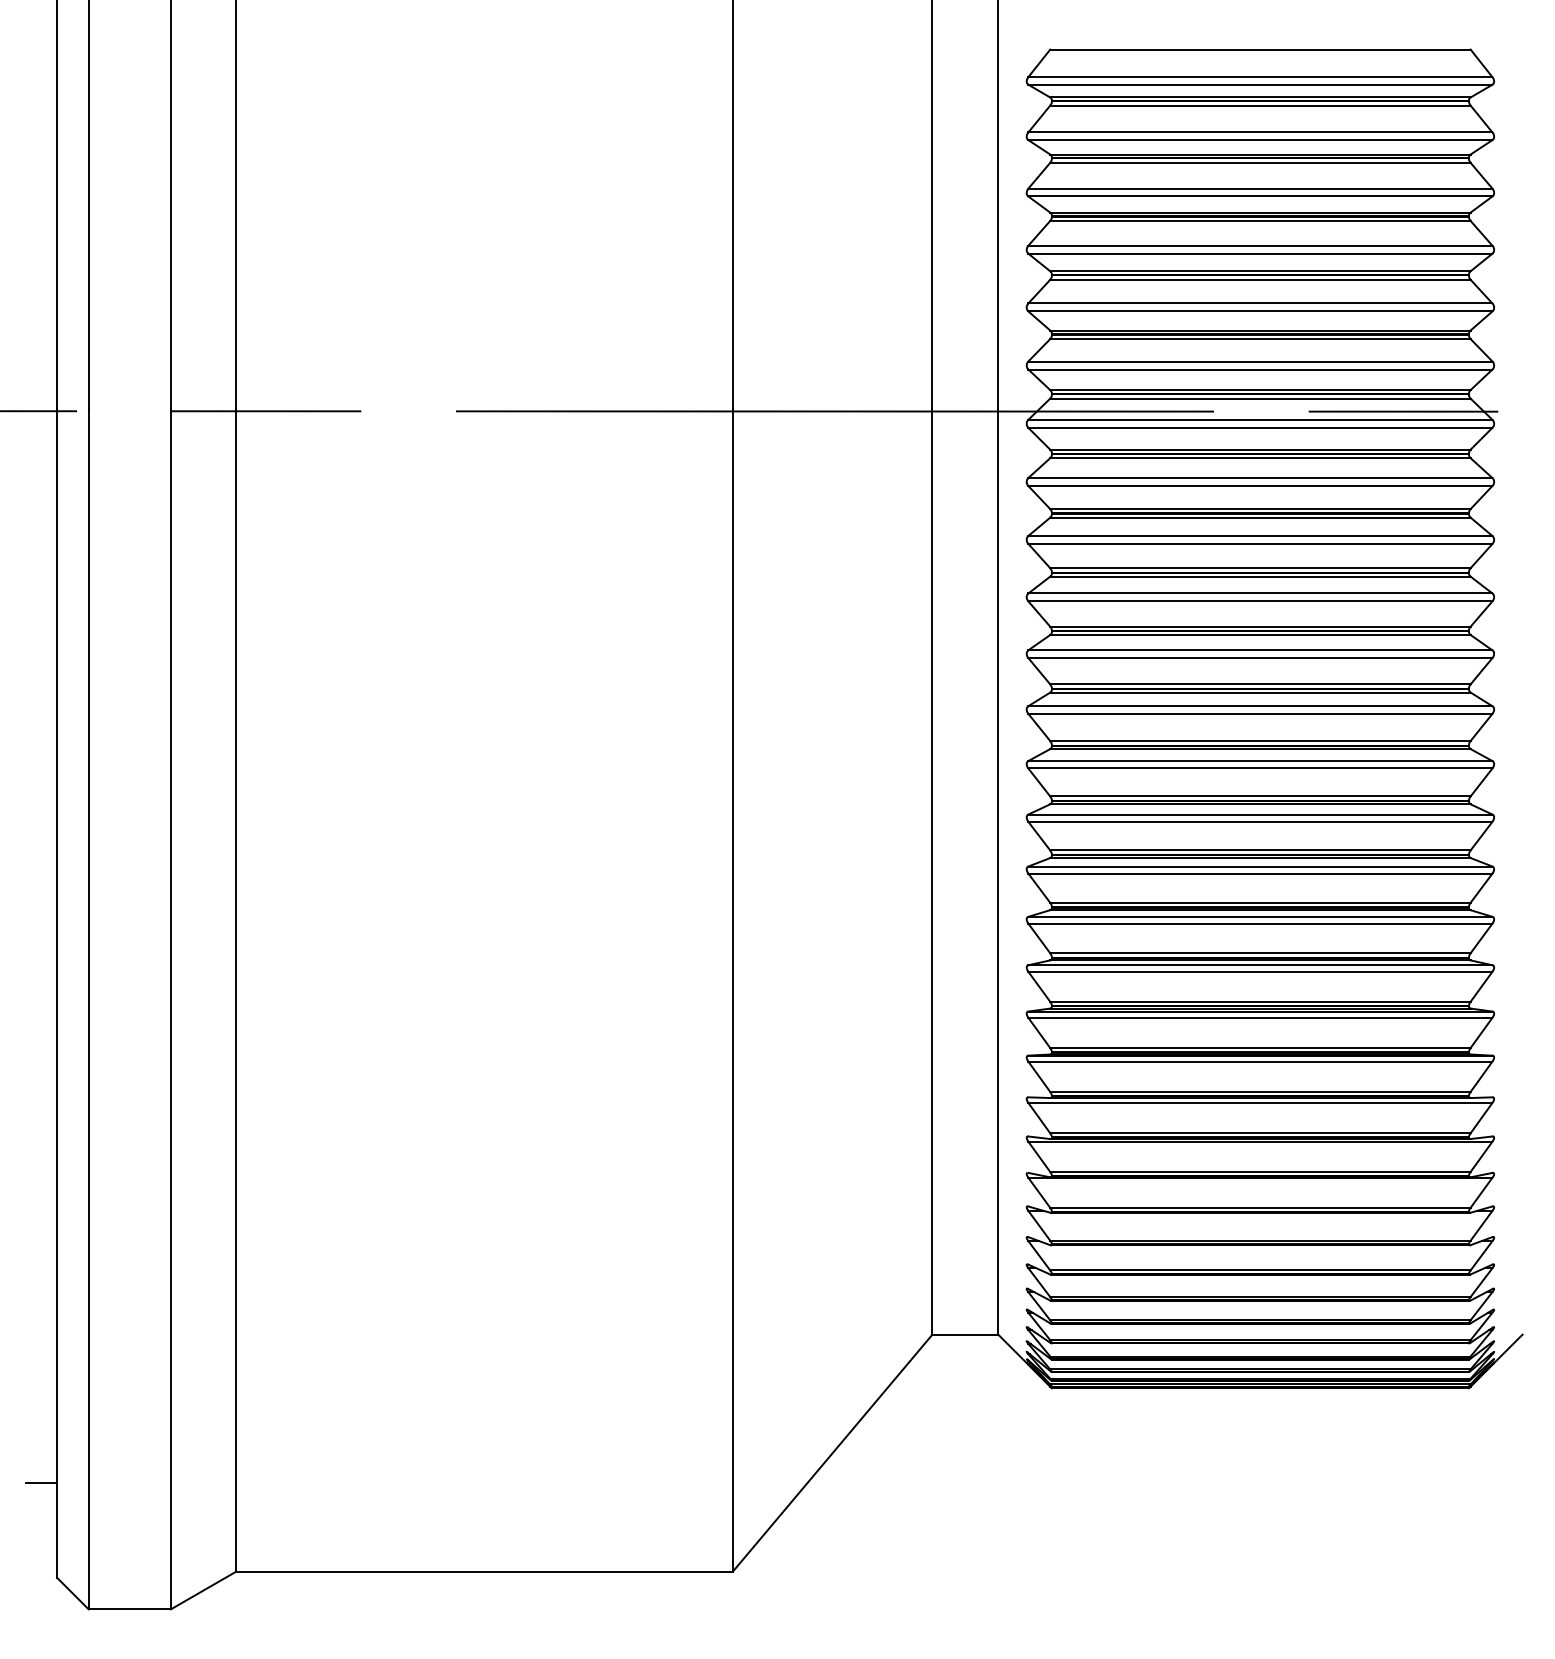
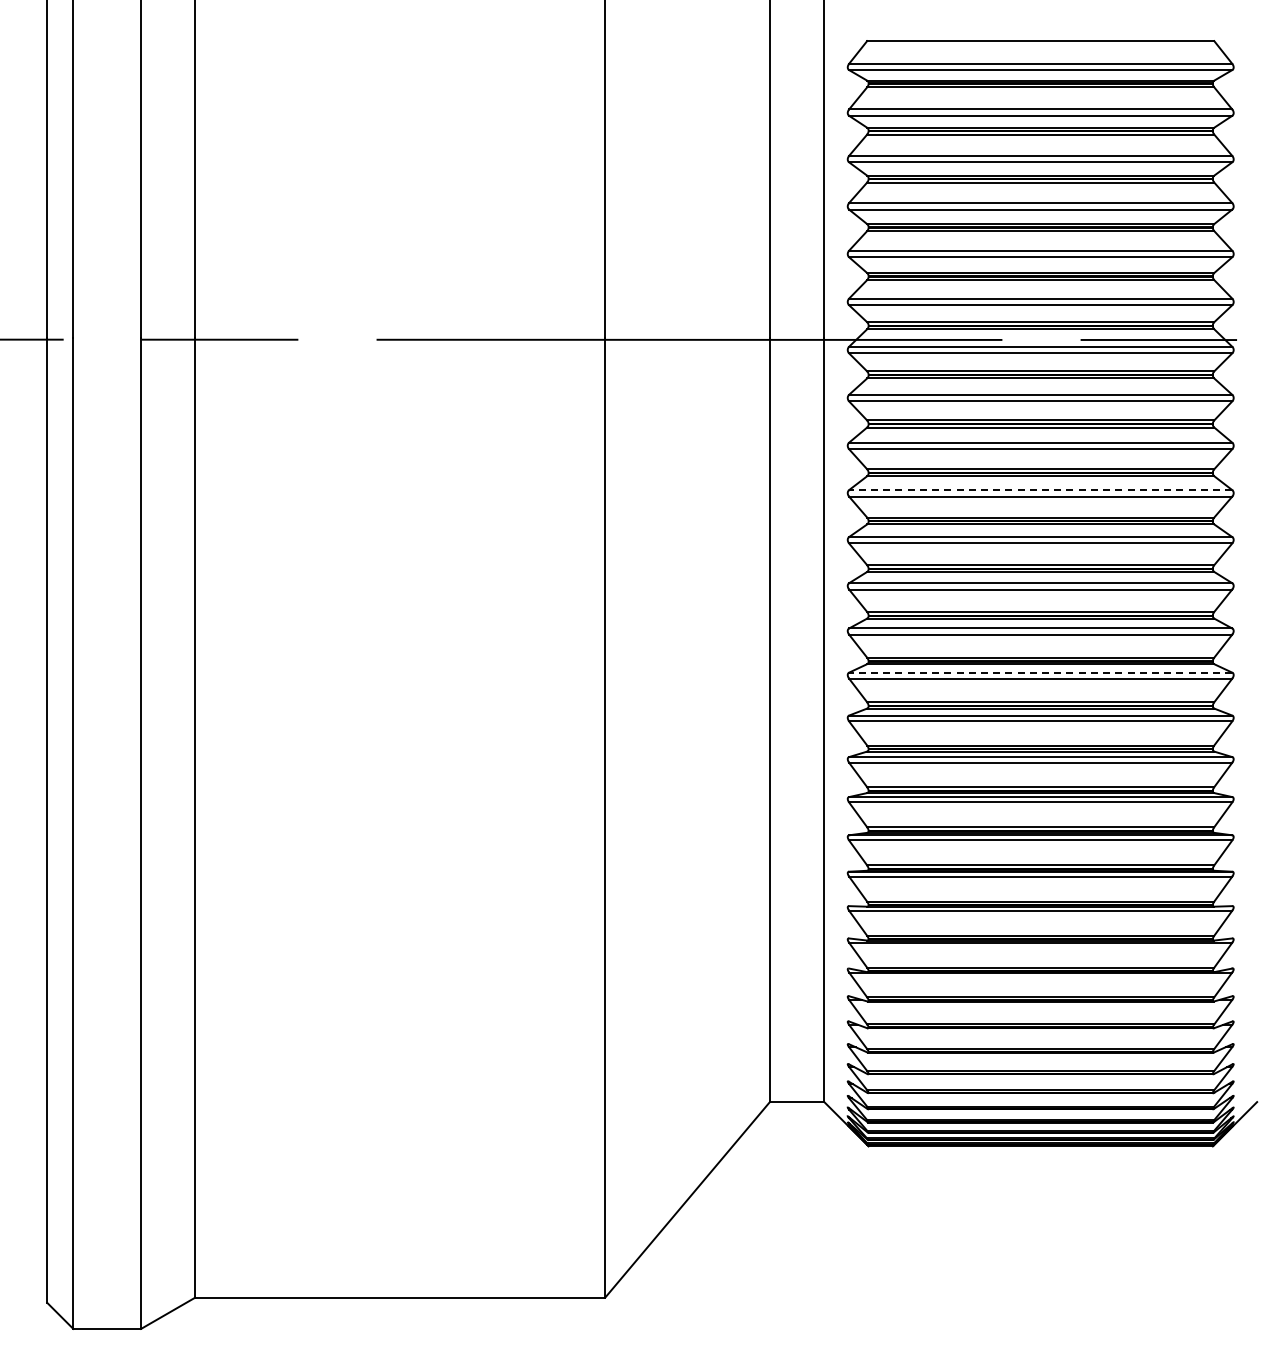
line: (1260, 593) -> (1040, 490), solid -> dashed
line: (1260, 814) -> (1040, 672), solid -> dashed
line: (41, 1482) -> (34, 1224), removed

